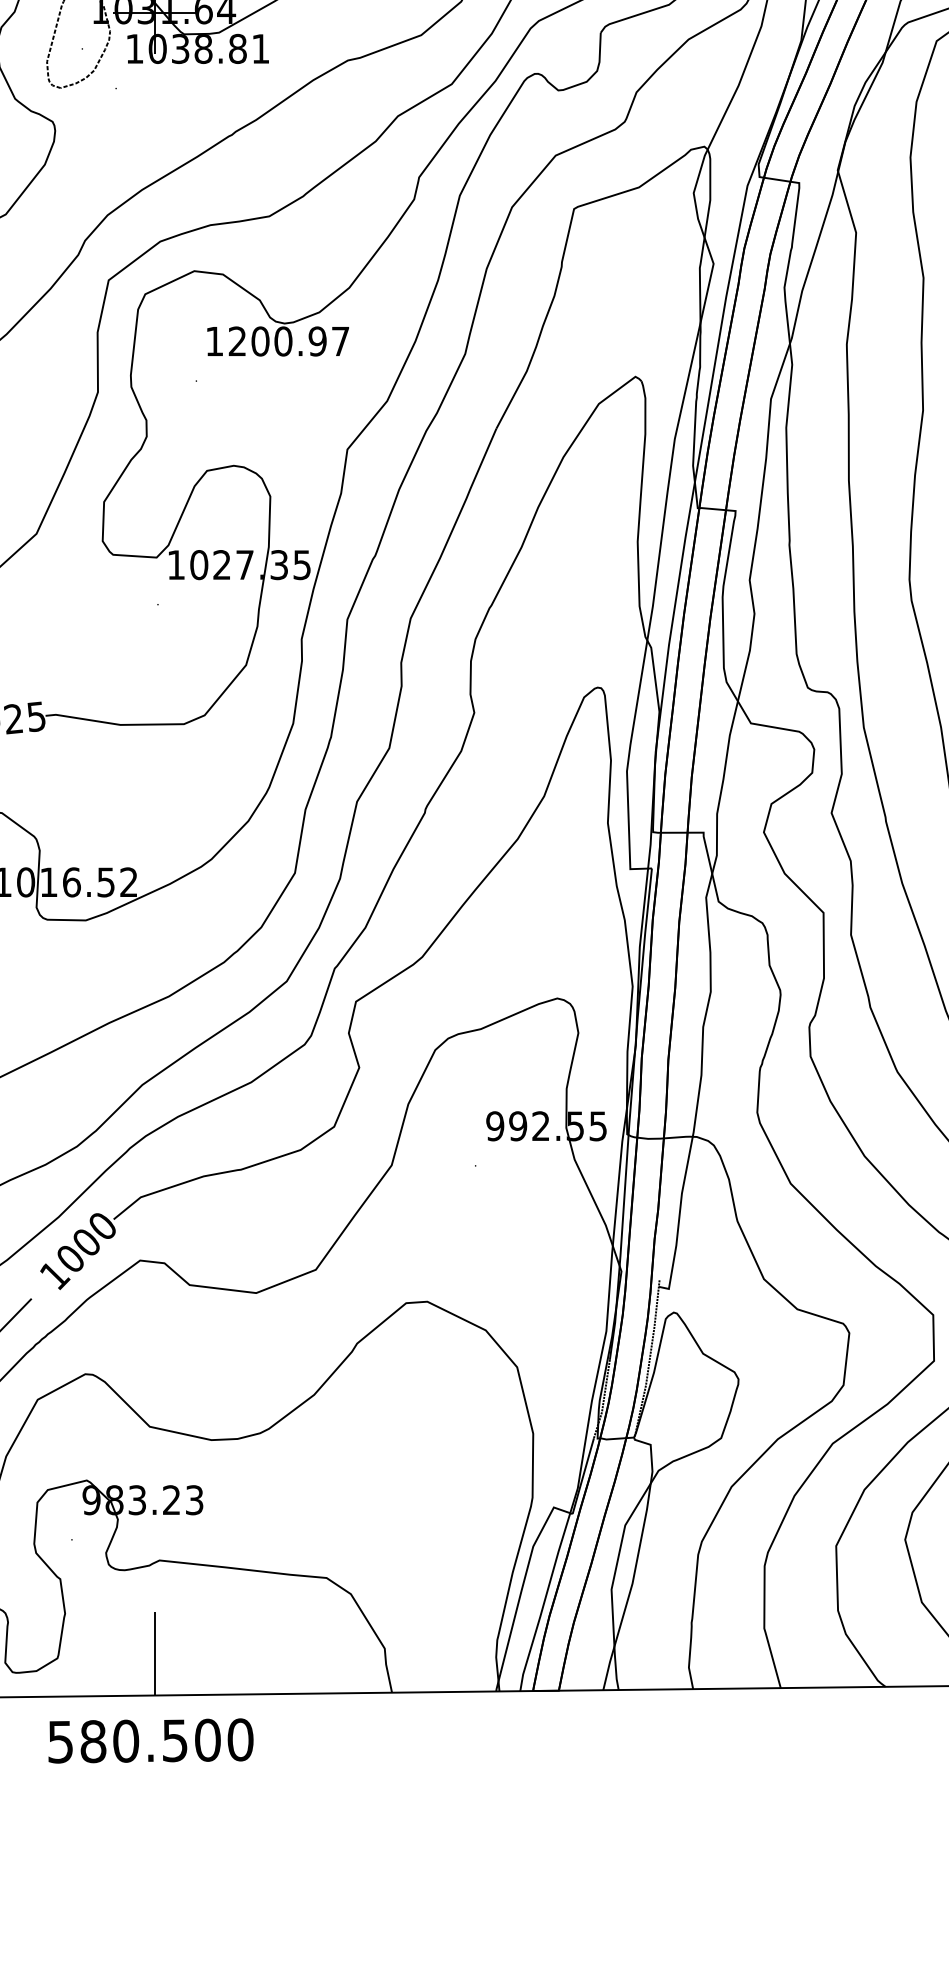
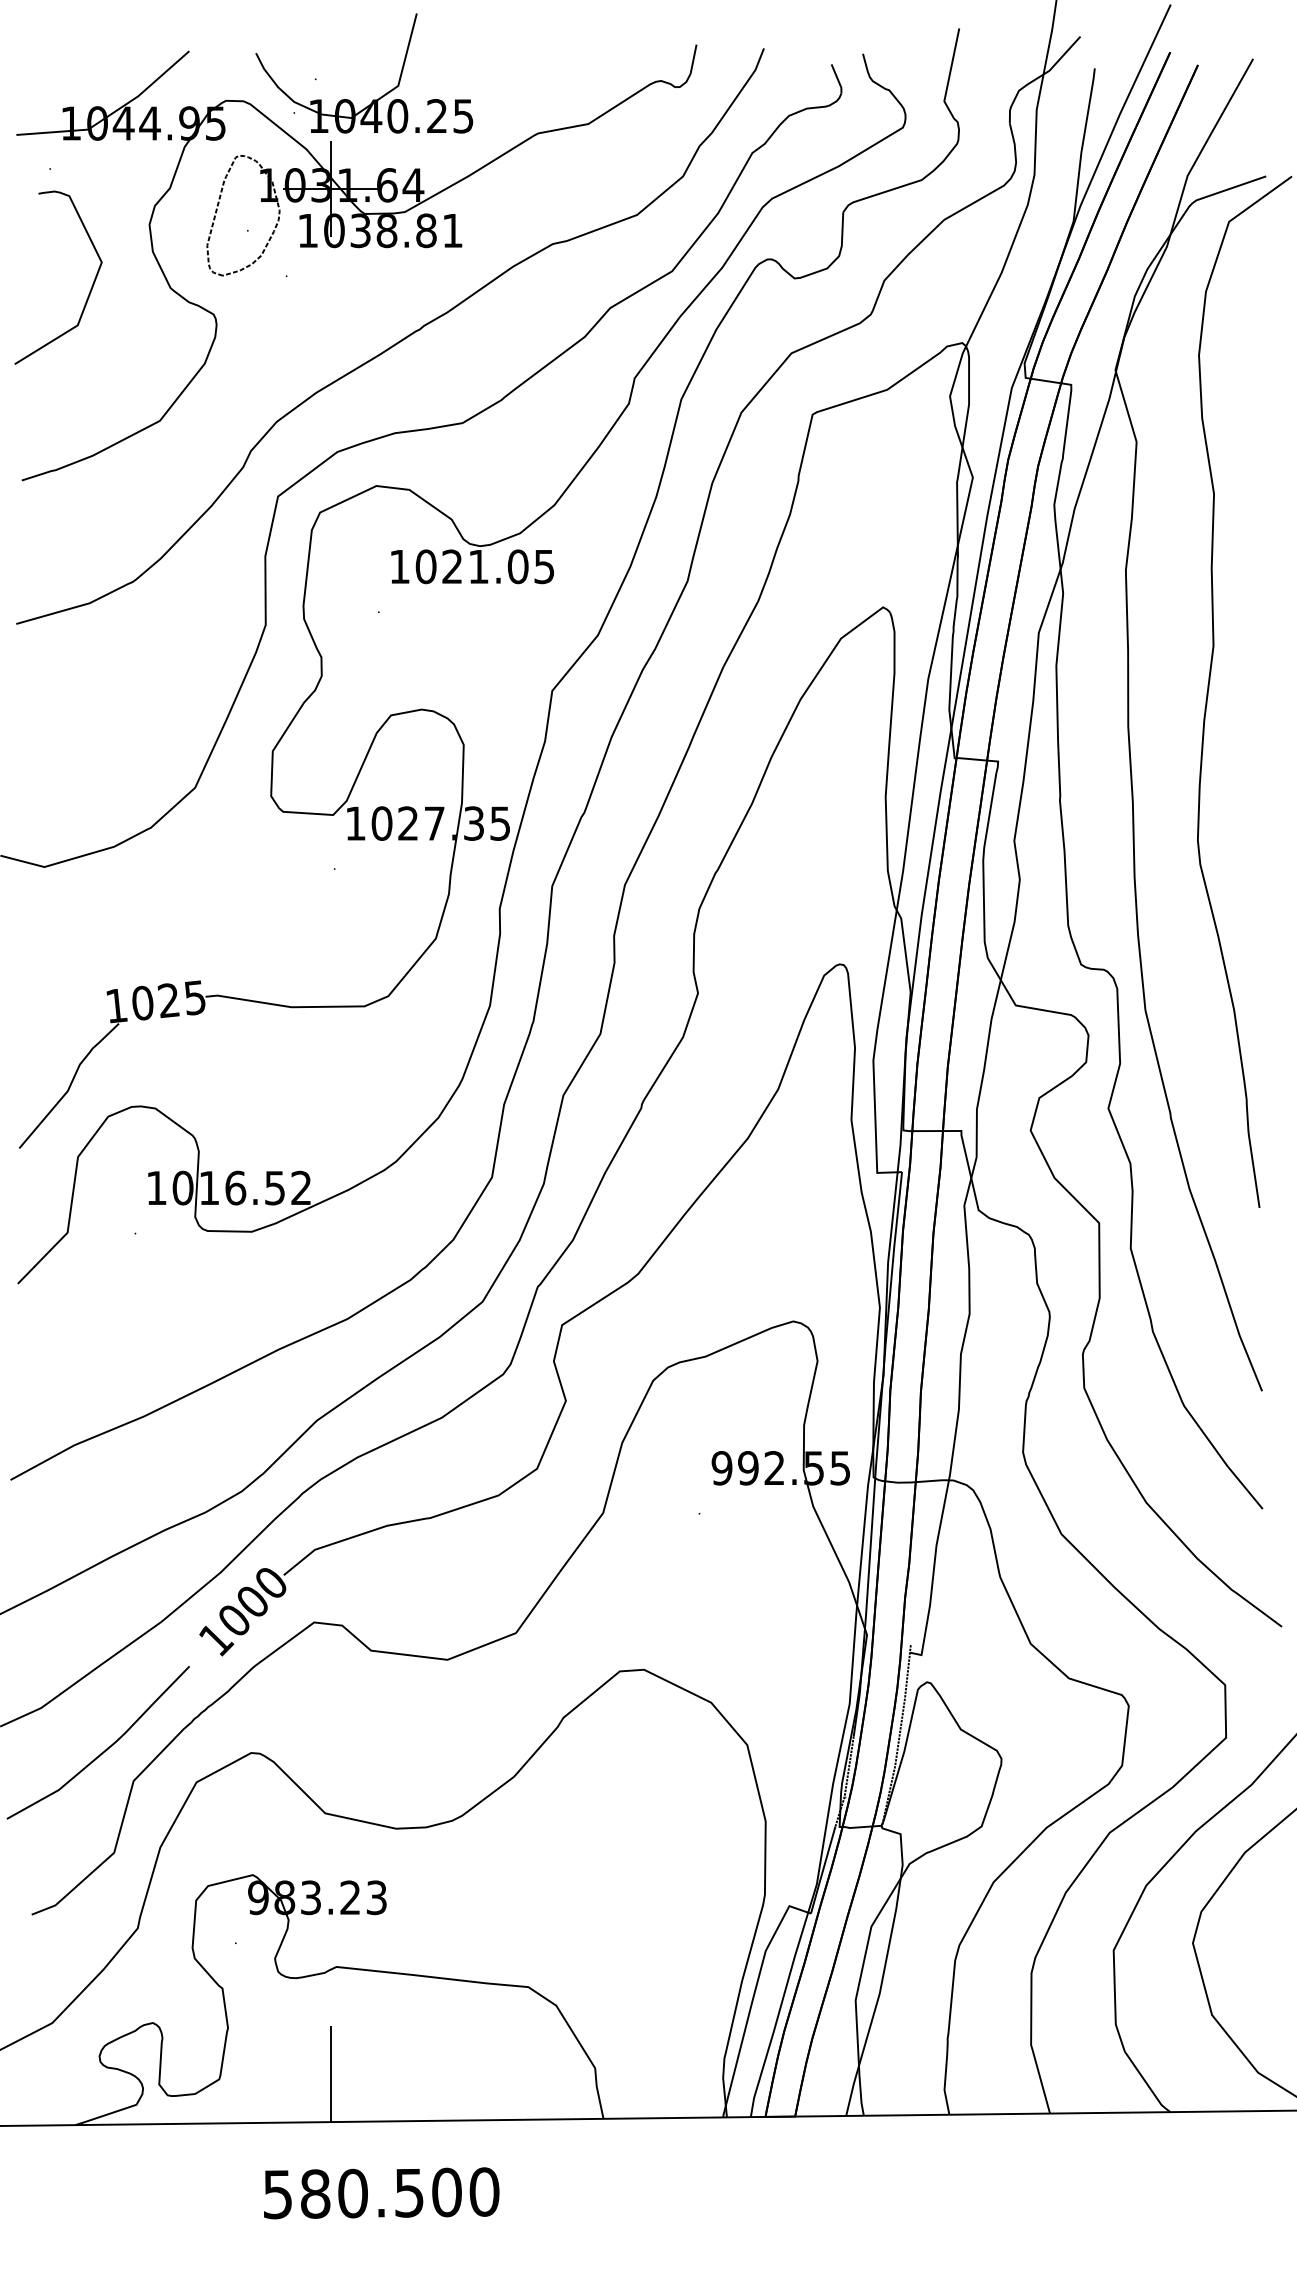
text: (288, 341) -> (484, 566), 1200.97 -> 1021.05
text: (150, 1741) -> (381, 2193), moved

